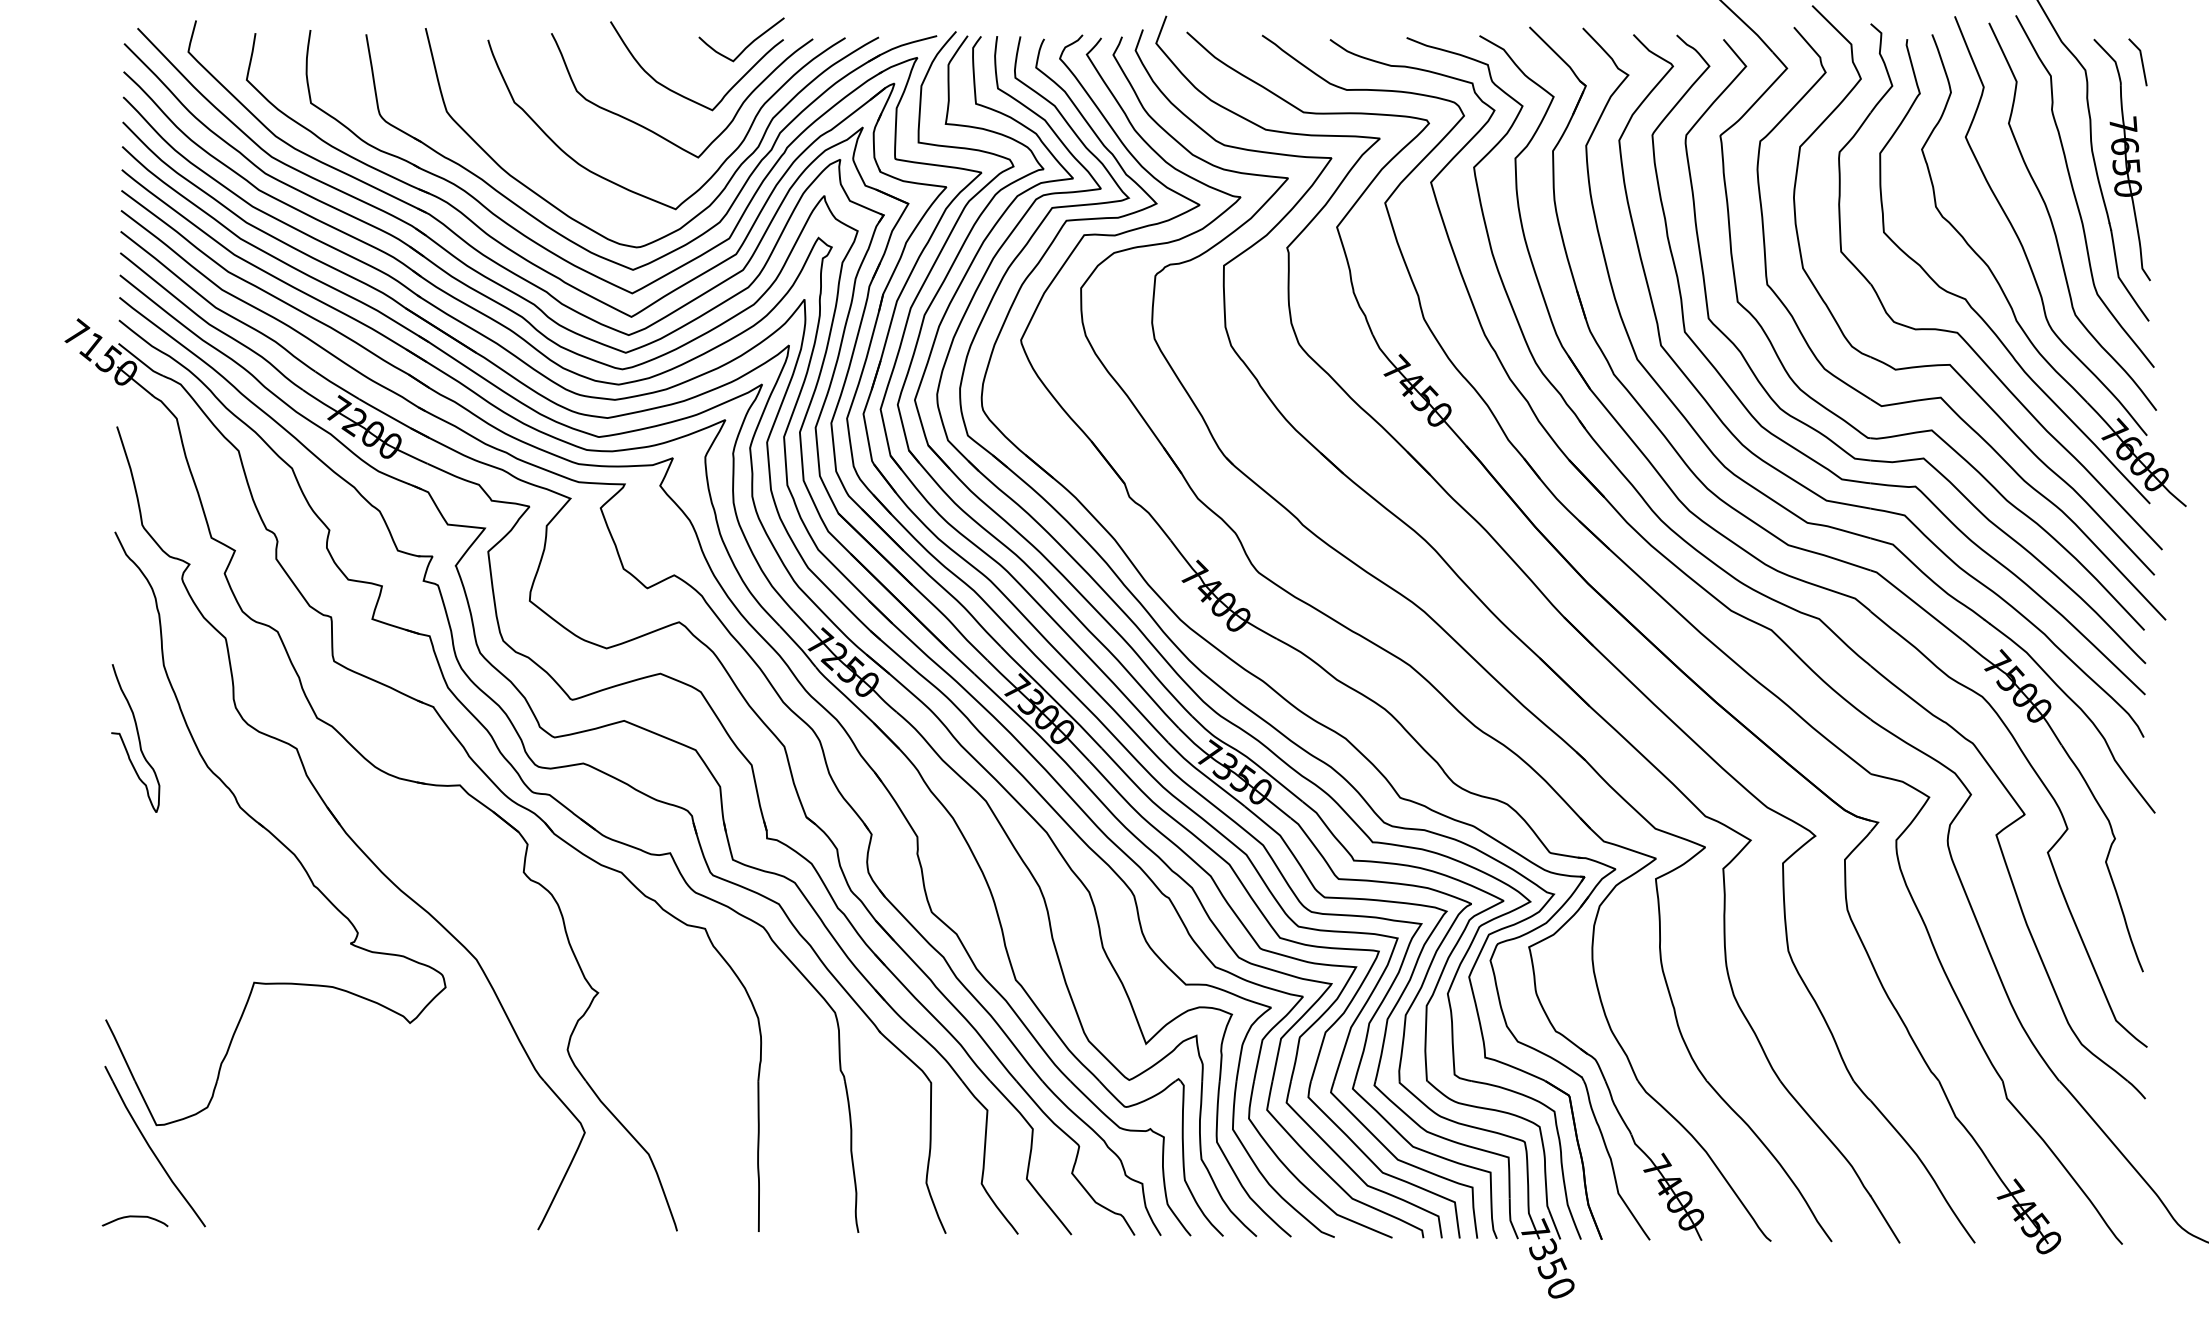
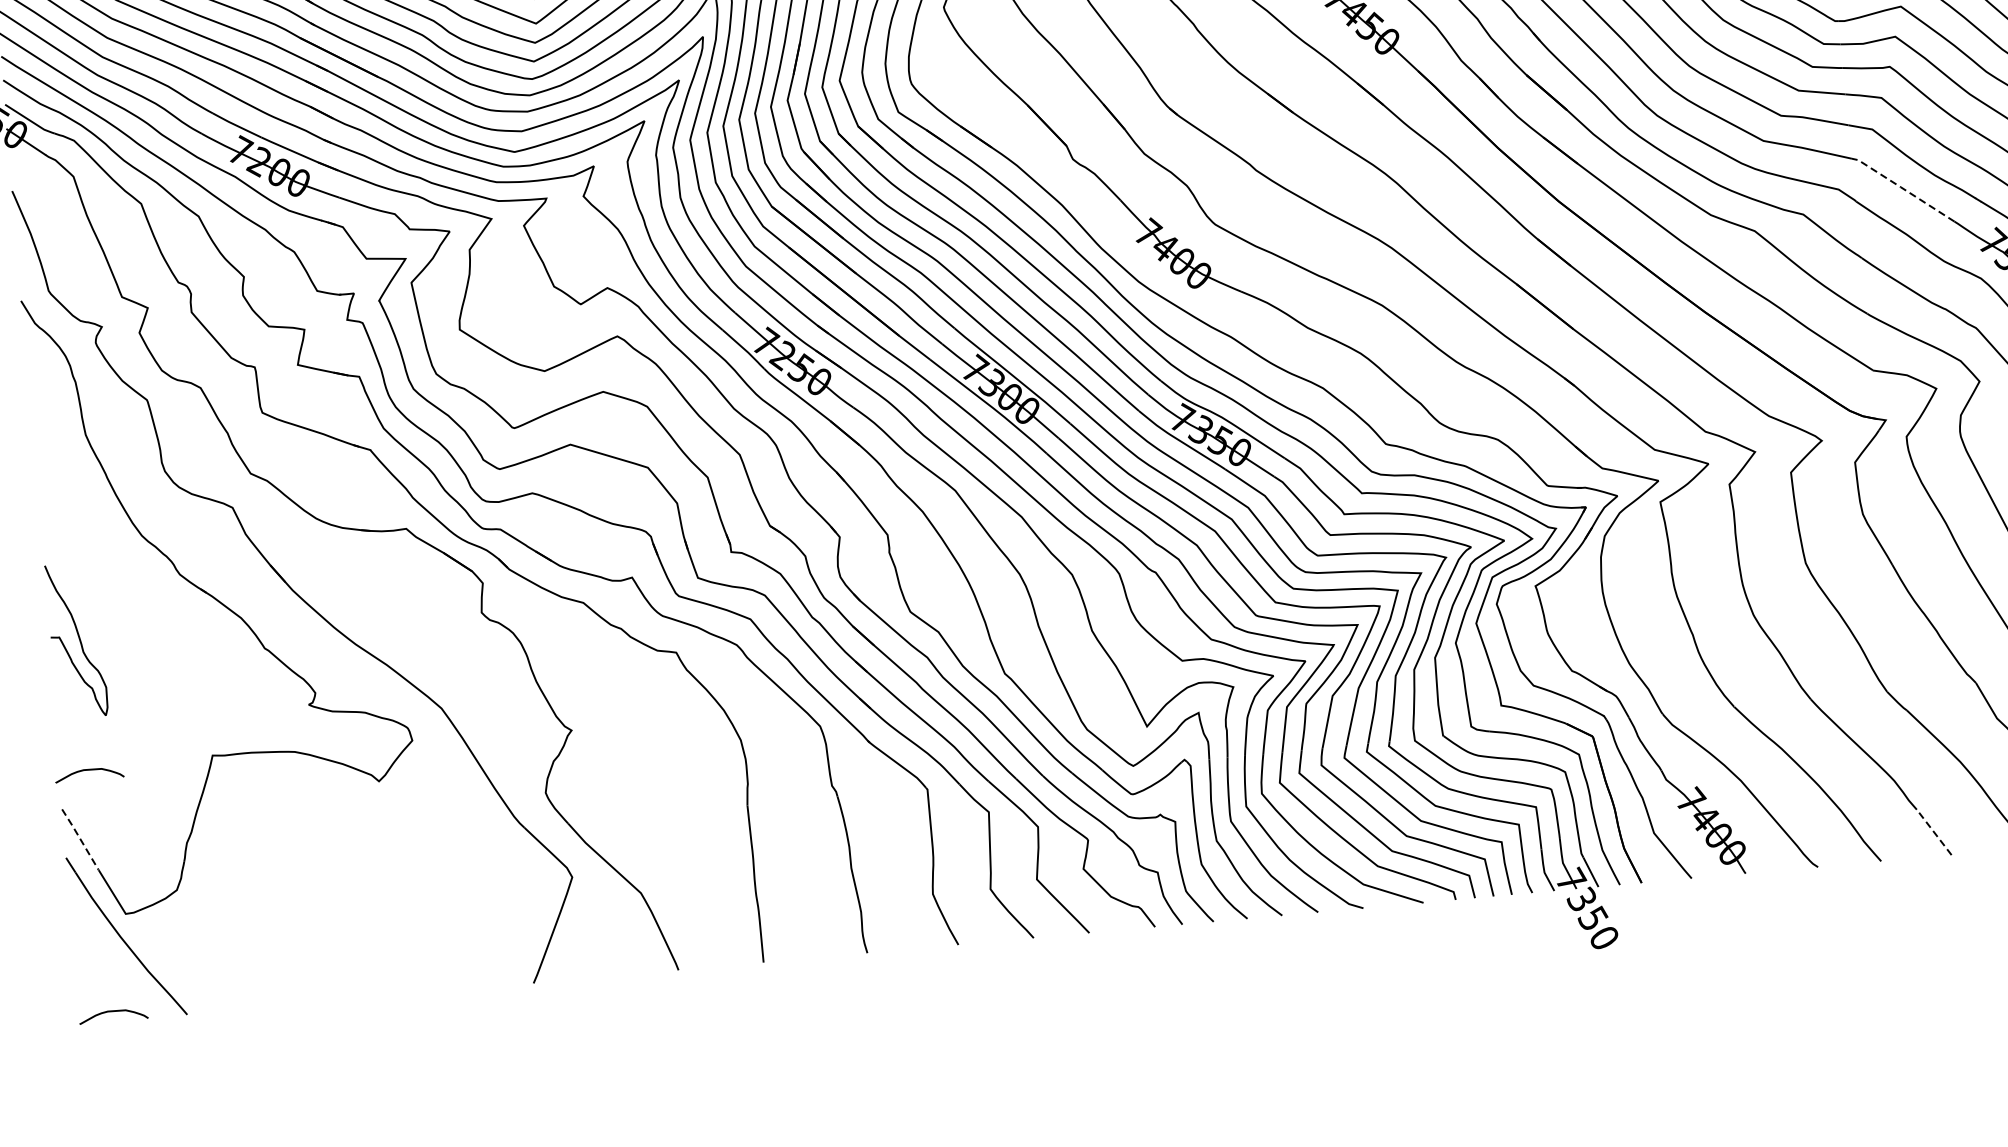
line: (1916, 603) -> (1902, 188), solid -> dashed
curve: (137, 736) -> (78, 638), moved
curve: (134, 985) -> (88, 770), added
line: (120, 1050) -> (80, 839), solid -> dashed
line: (1884, 1218) -> (1933, 831), solid -> dashed

